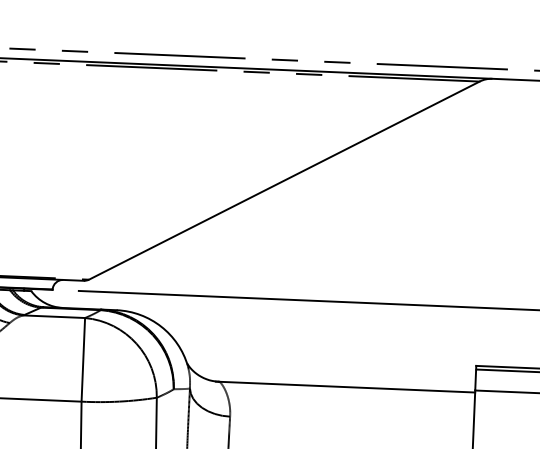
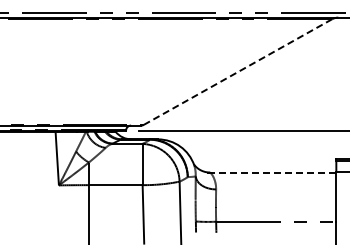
line: (283, 181) -> (237, 72), solid -> dashed
line: (345, 387) -> (272, 172), solid -> dashed

